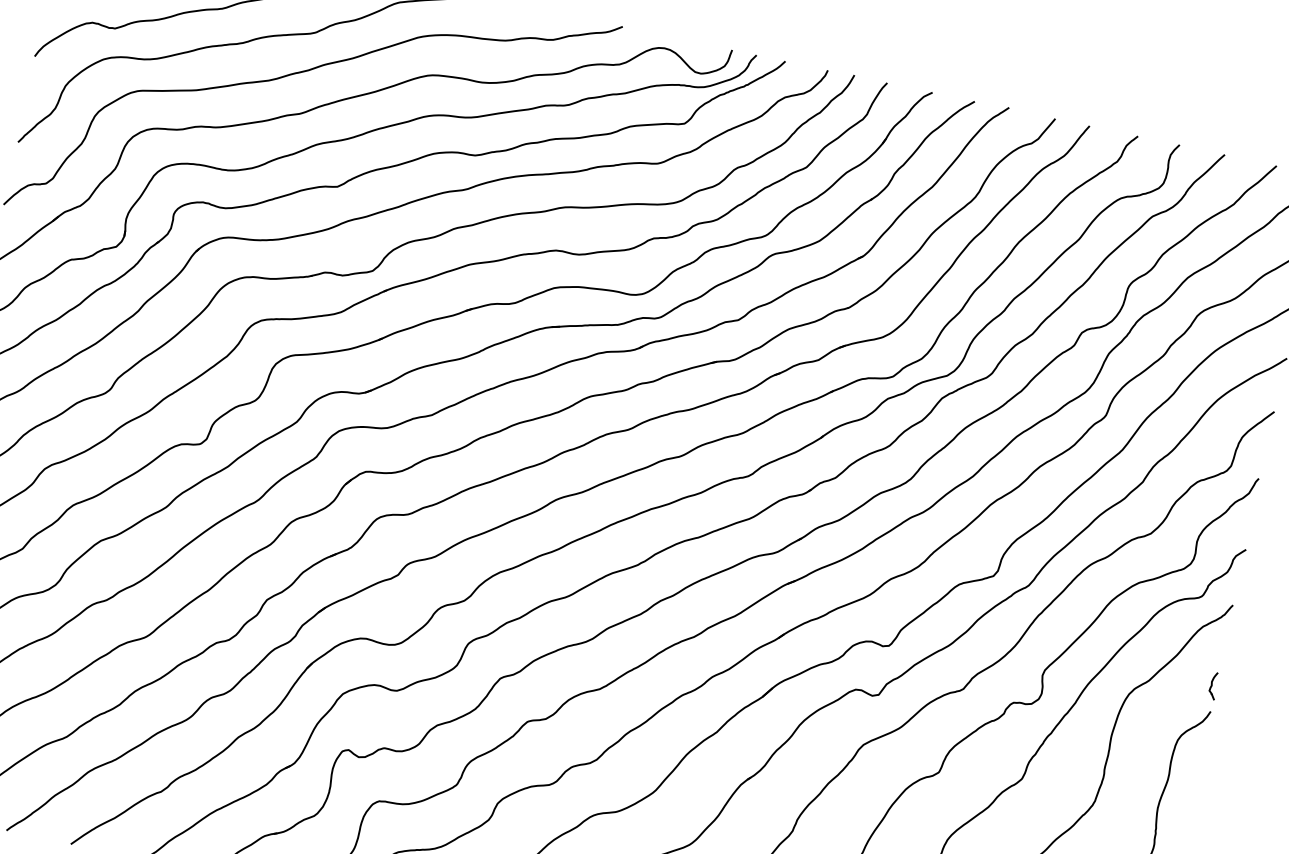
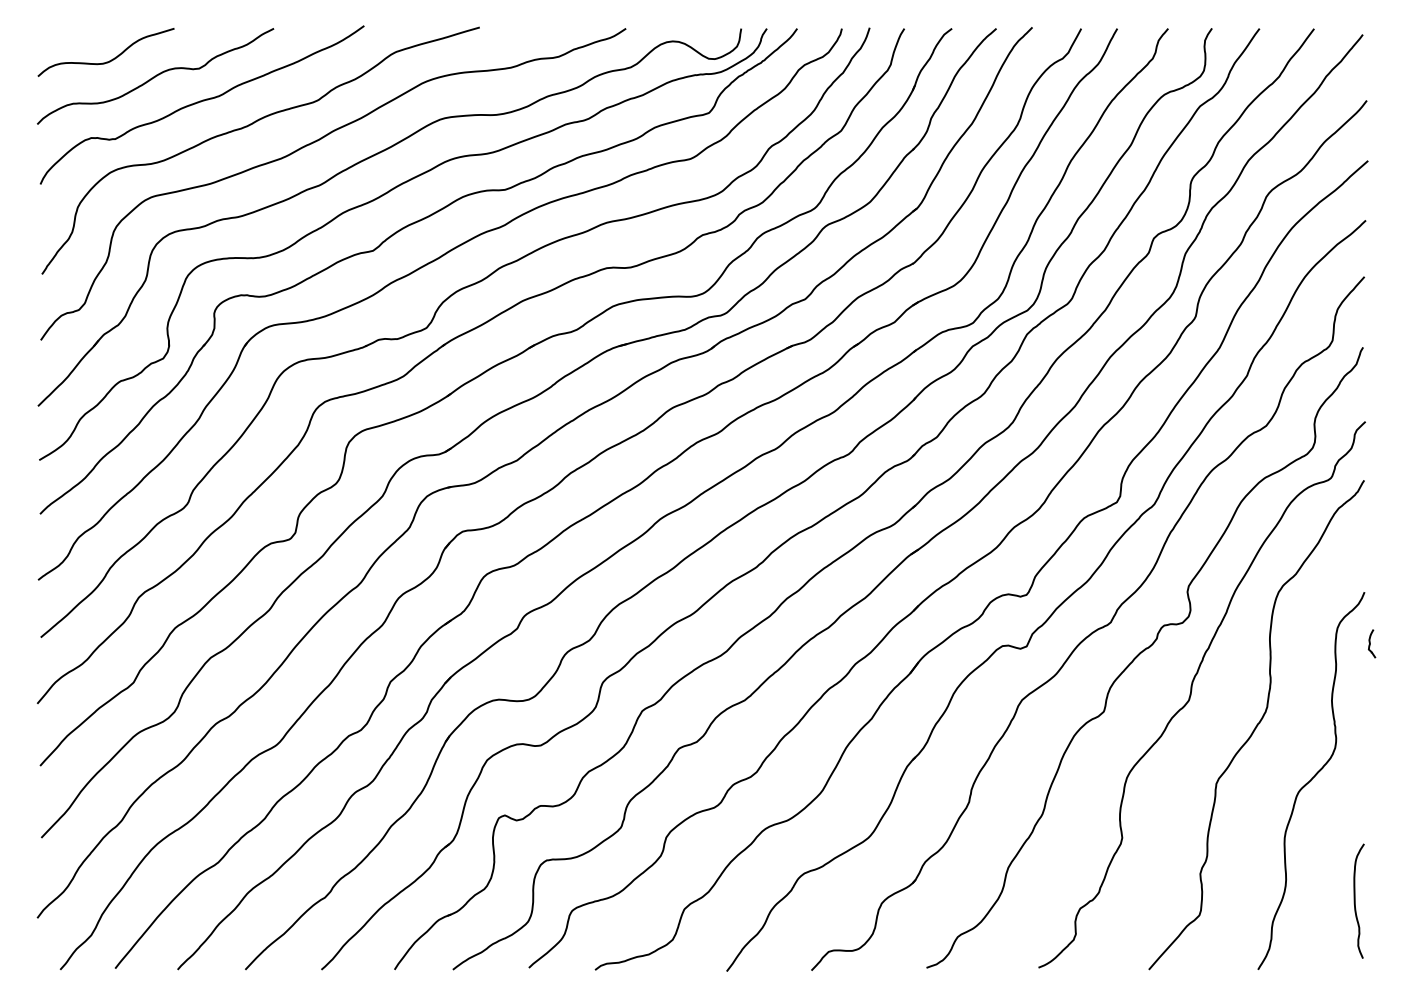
curve: (1212, 685) -> (1370, 643), moved

